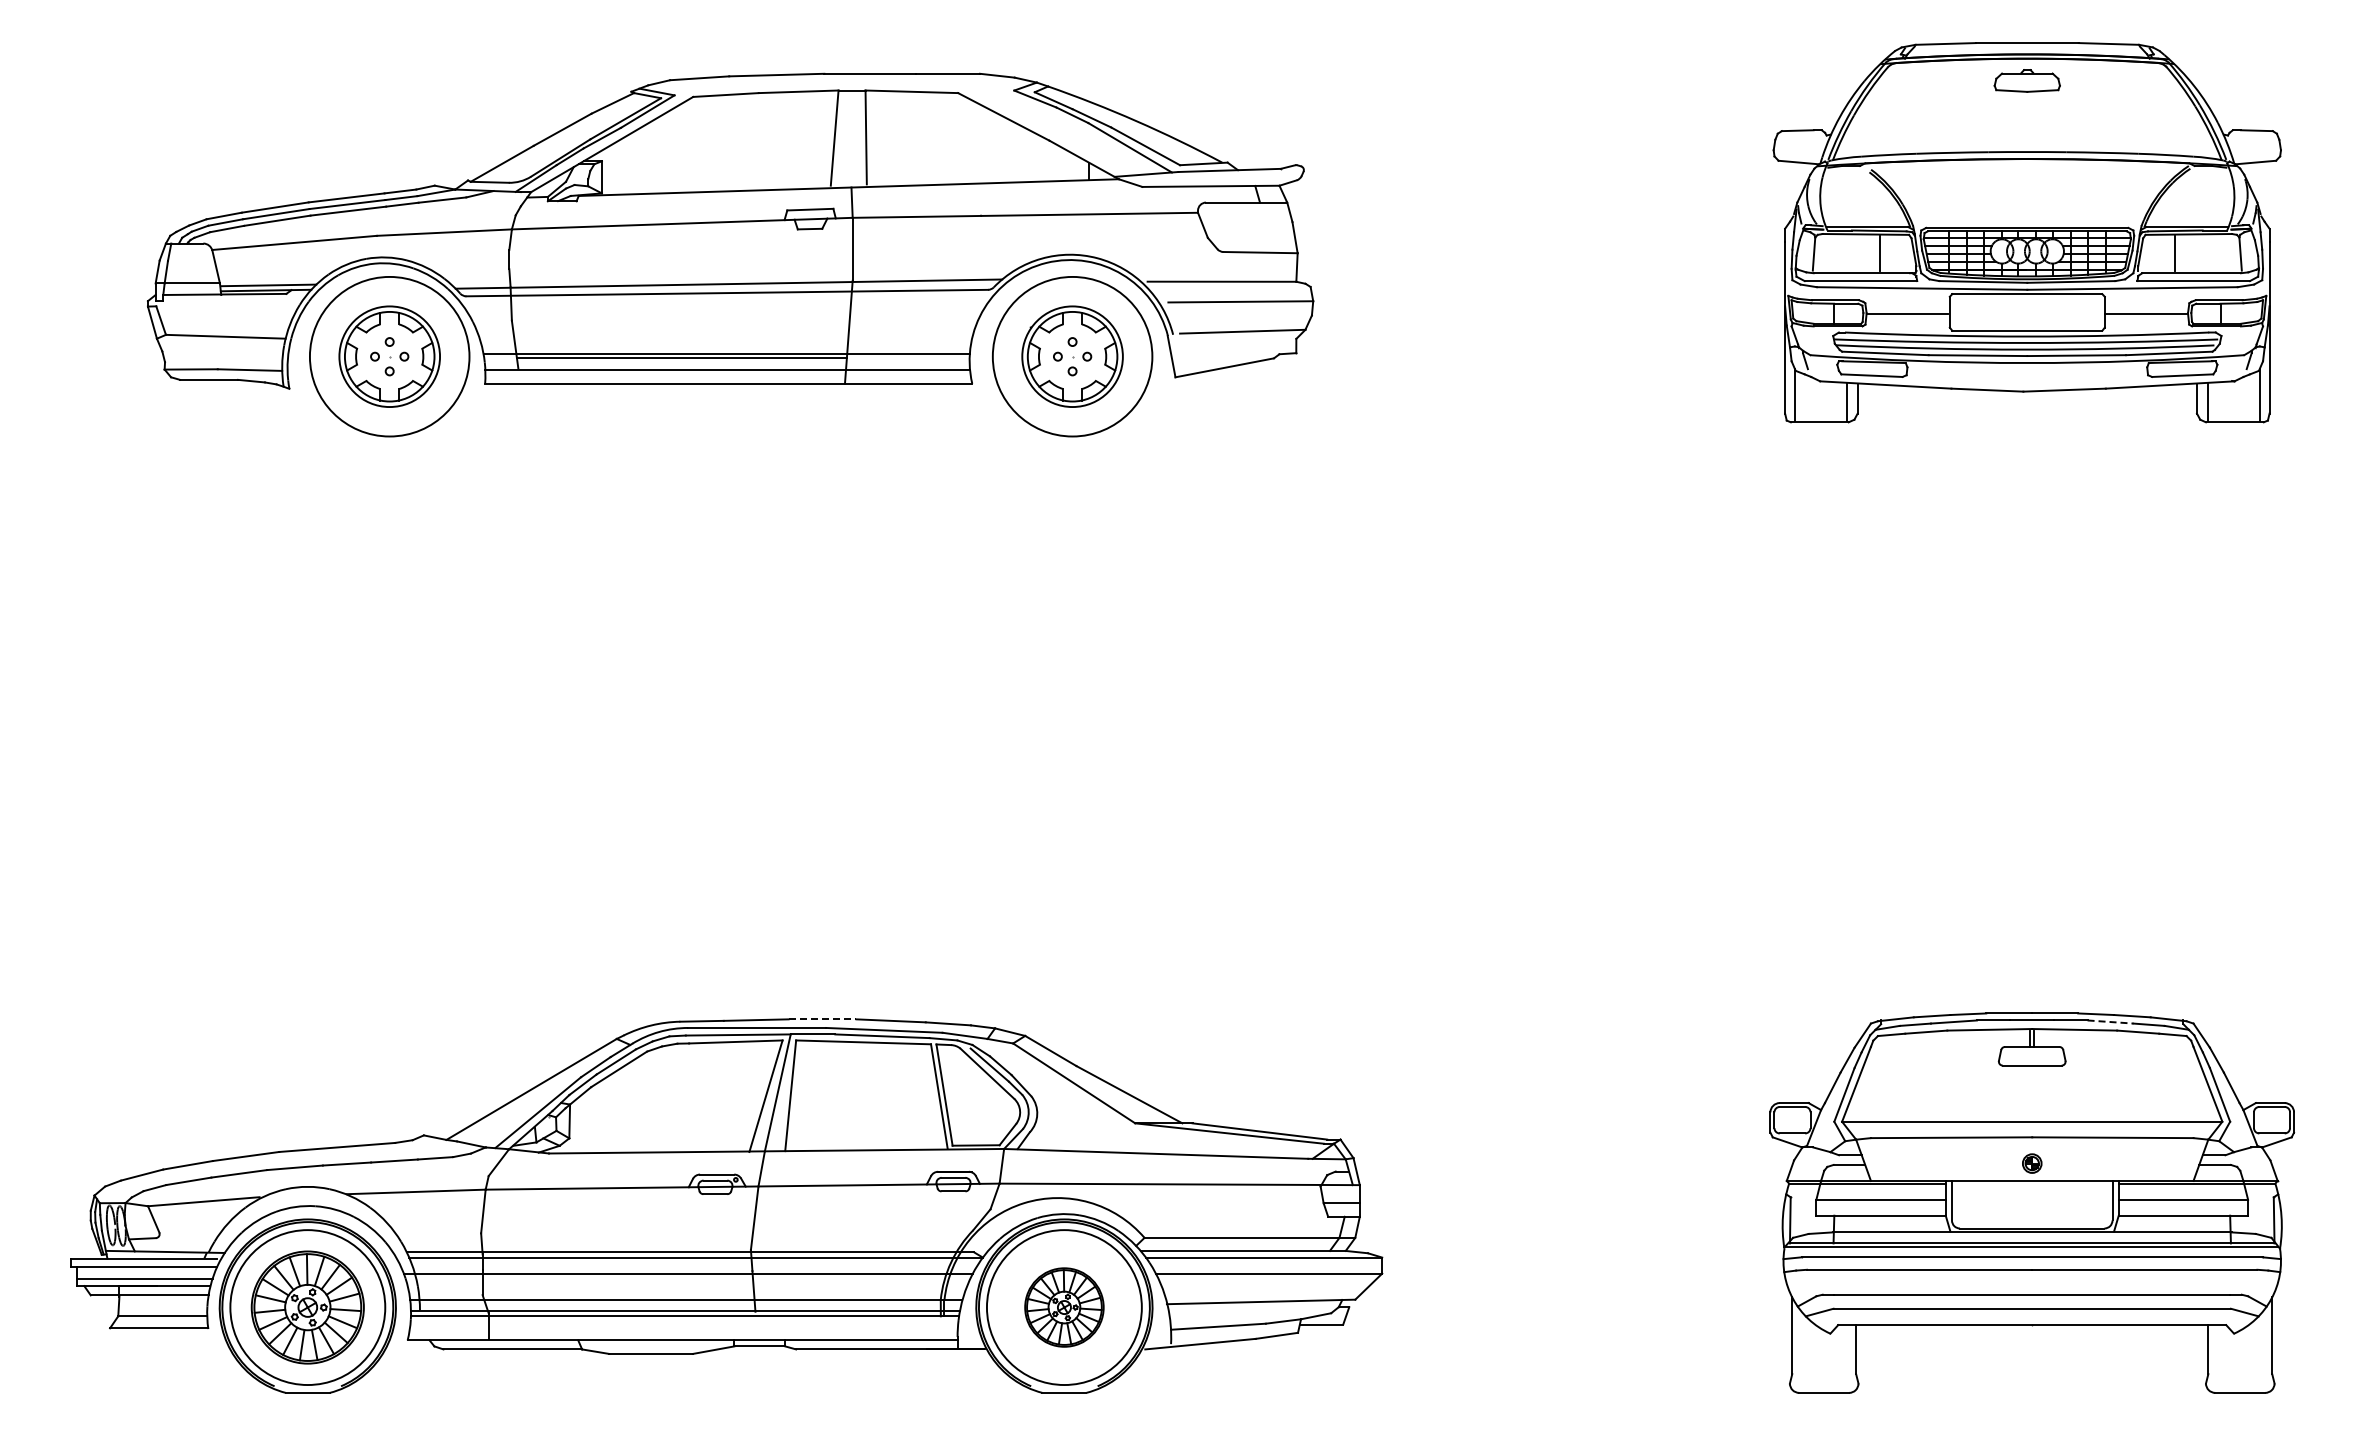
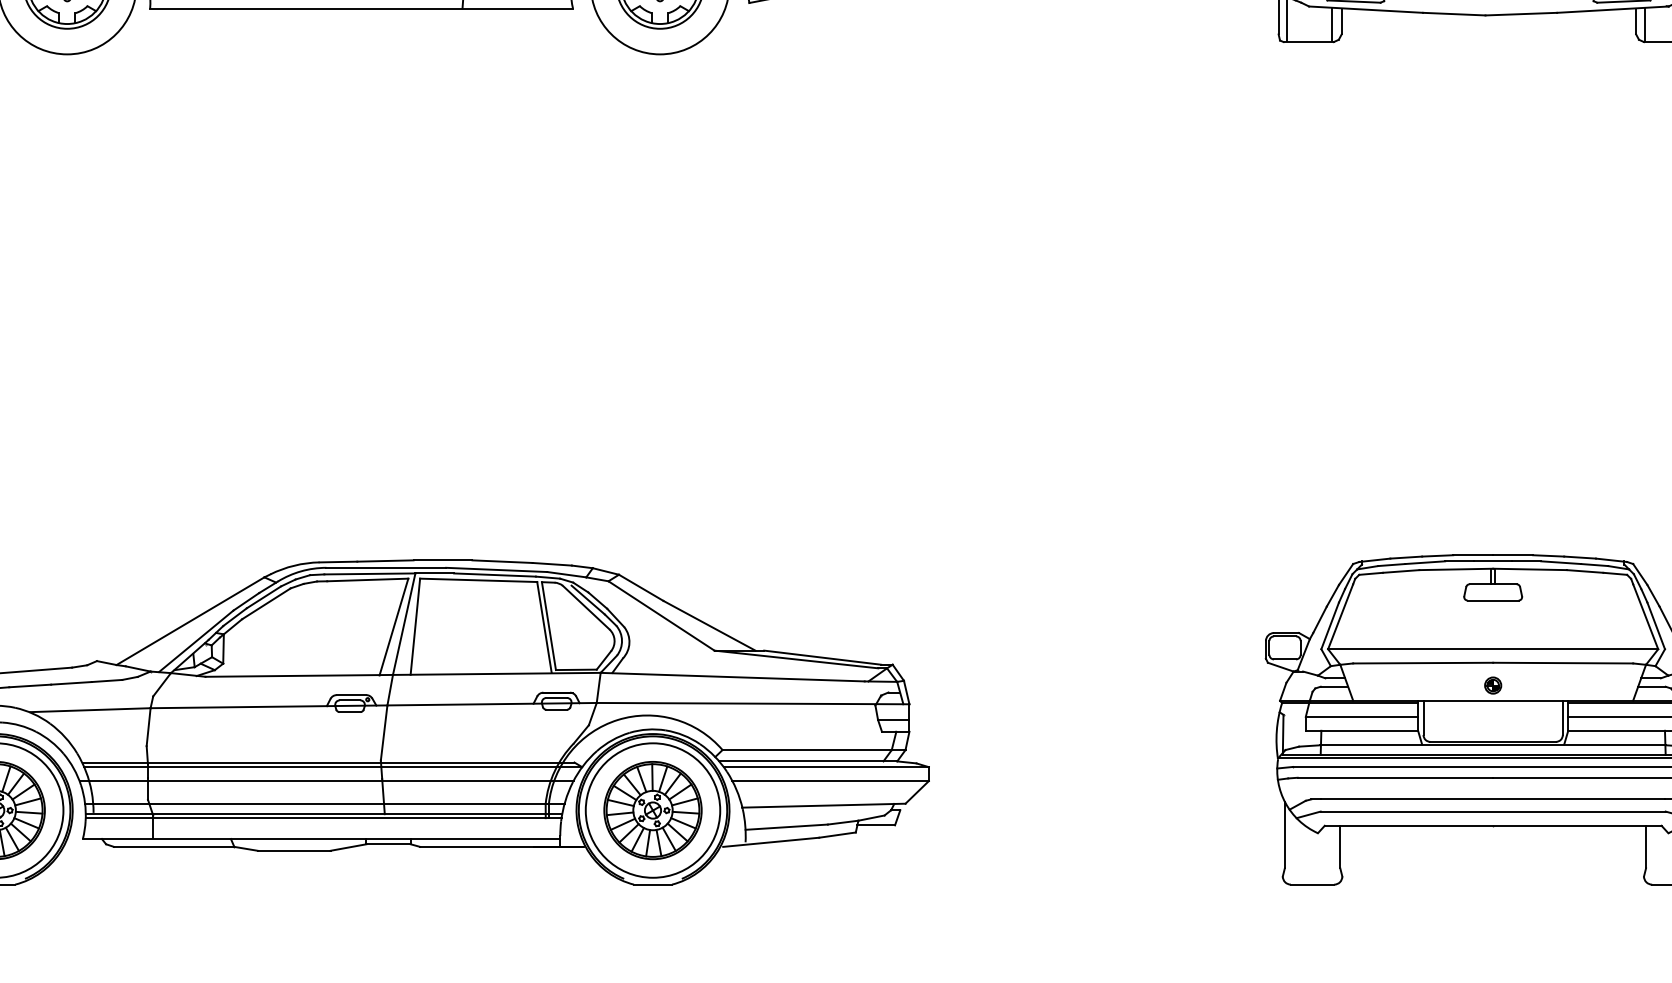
line: (822, 1019) -> (443, 560), dashed -> solid
line: (2111, 1022) -> (1561, 563), dashed -> solid
part: (1064, 1307) -> (653, 810), size x1.43

